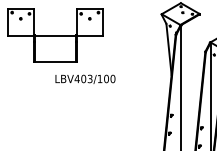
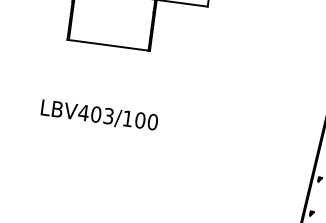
text: (85, 78) -> (99, 114), moved

